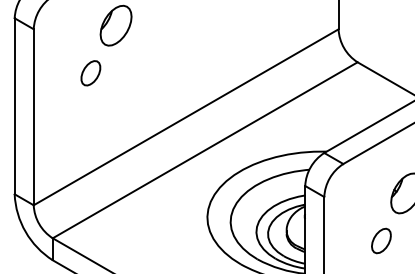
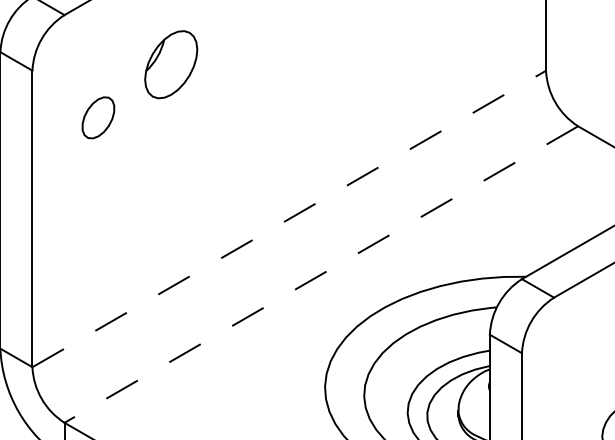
part: (90, 73) -> (97, 118), moved
line: (186, 117) -> (289, 219), solid -> dashed
line: (205, 150) -> (321, 274), solid -> dashed

